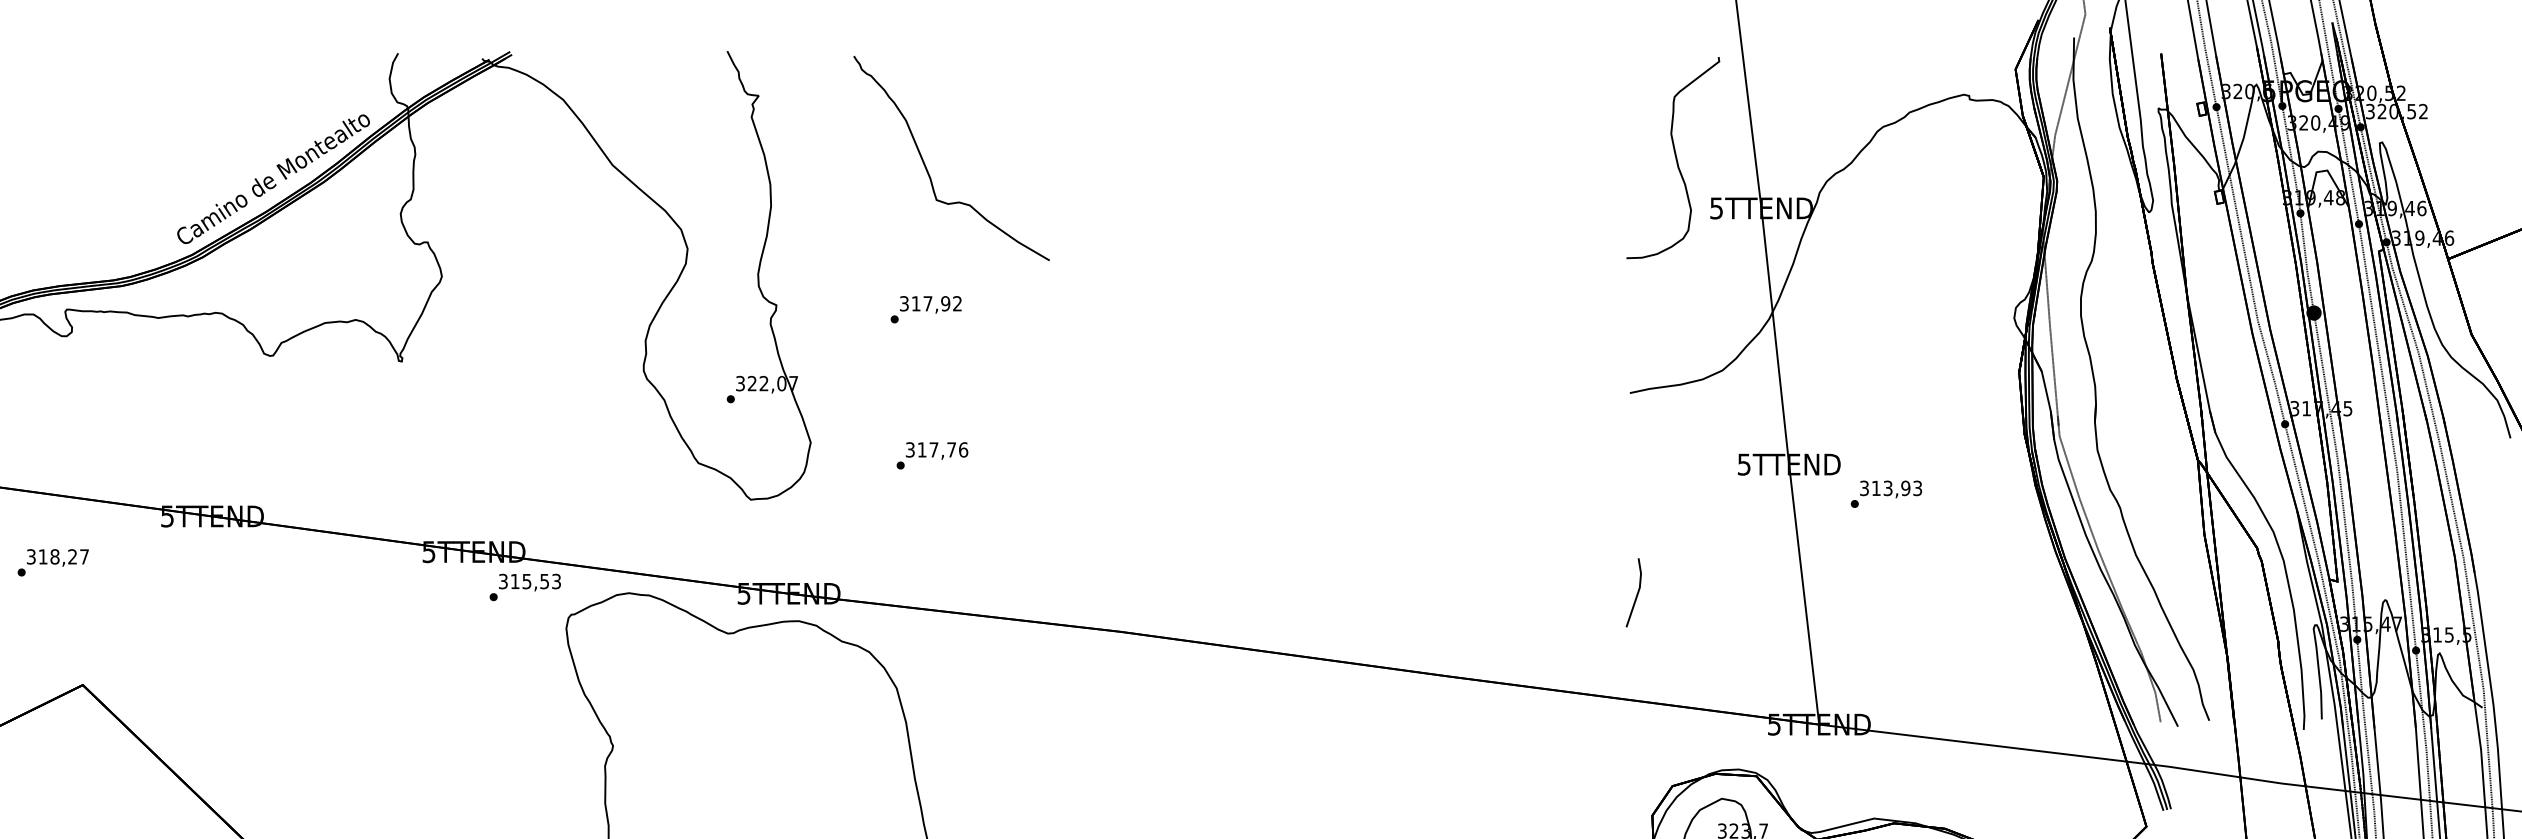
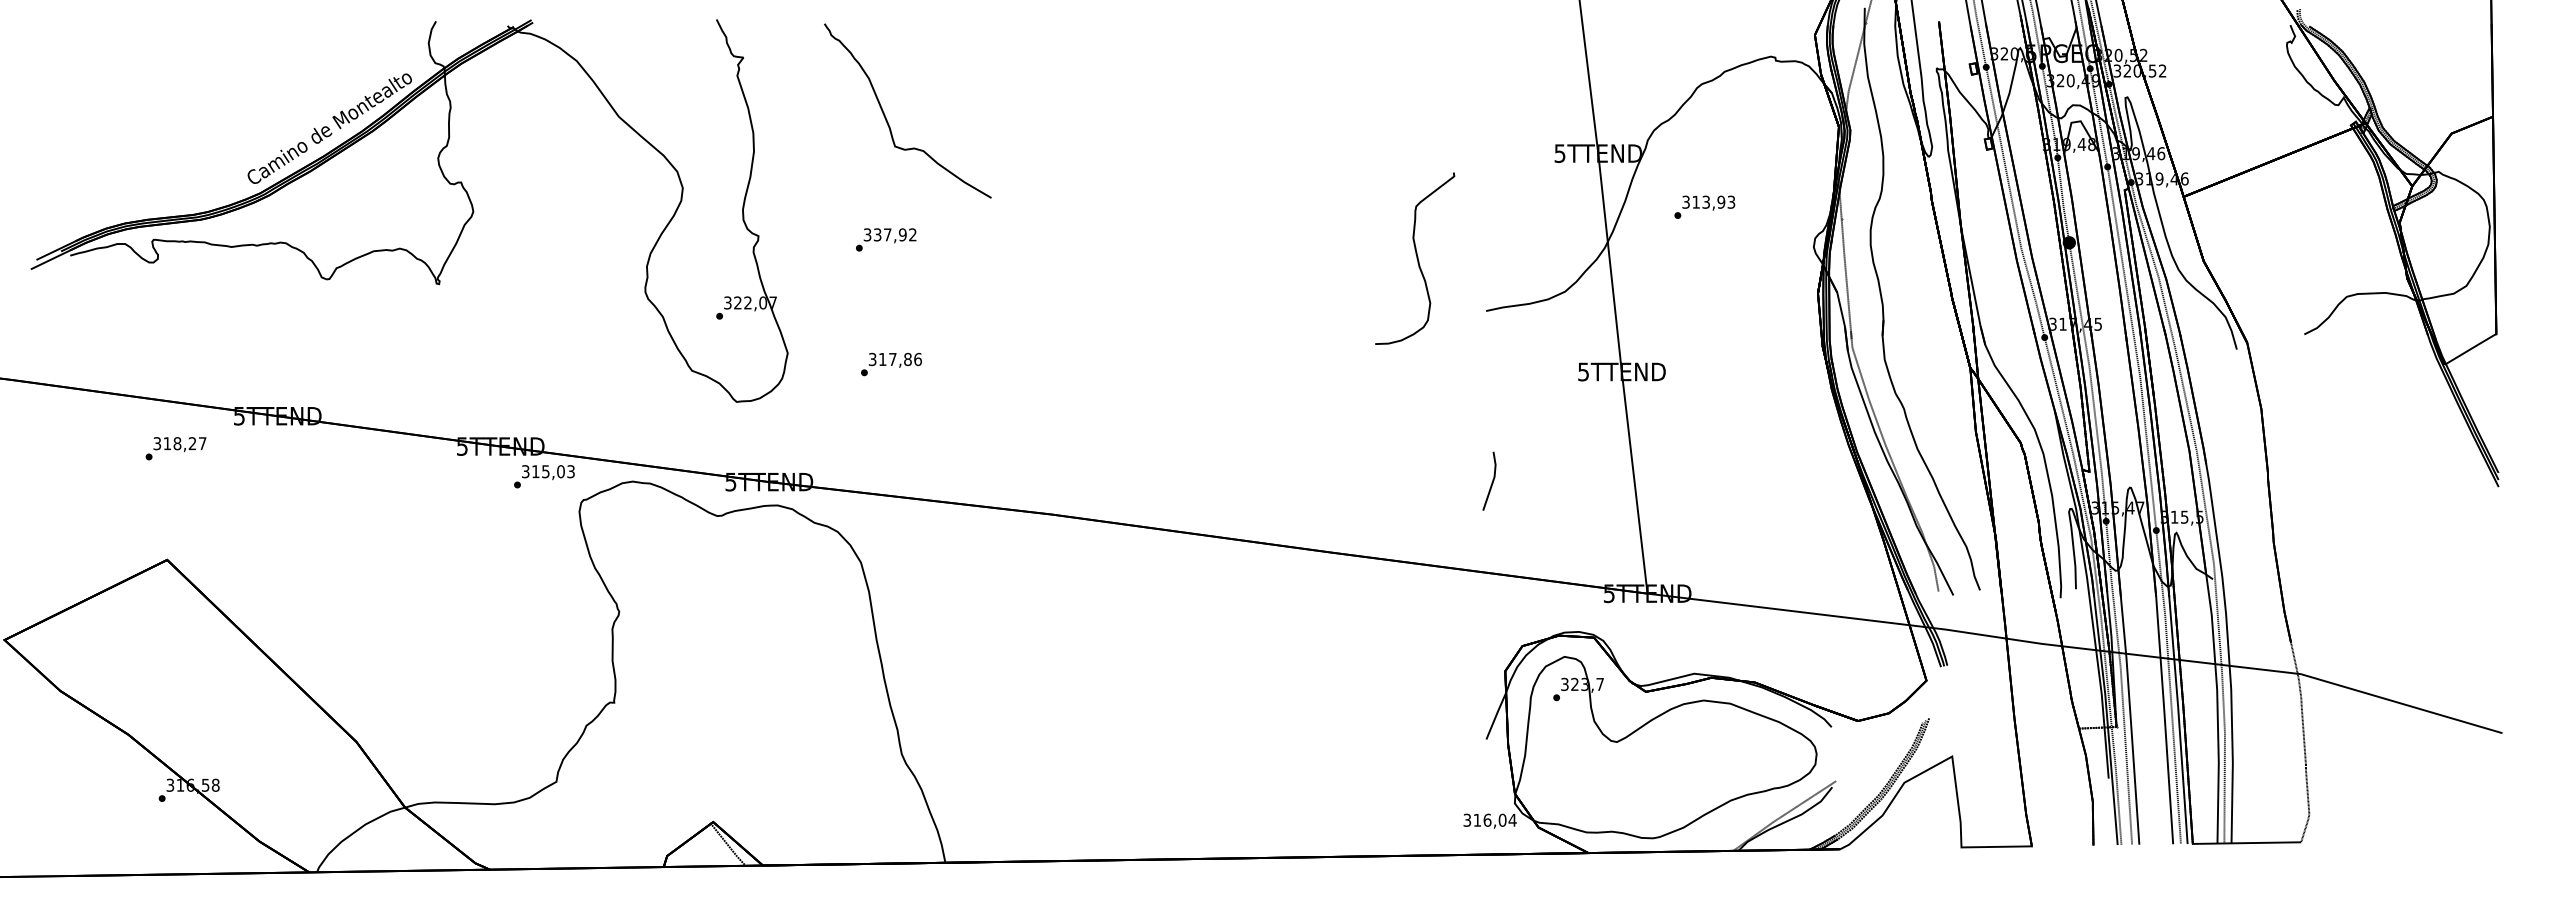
part: (1673, 157) -> (1415, 258), moved
text: (915, 303) -> (877, 234), 317,92 -> 337,92
text: (951, 449) -> (907, 359), 317,76 -> 317,86
text: (1886, 493) -> (1704, 206), moved
text: (52, 562) -> (175, 448), moved
text: (544, 581) -> (560, 471), 315,53 -> 315,03

